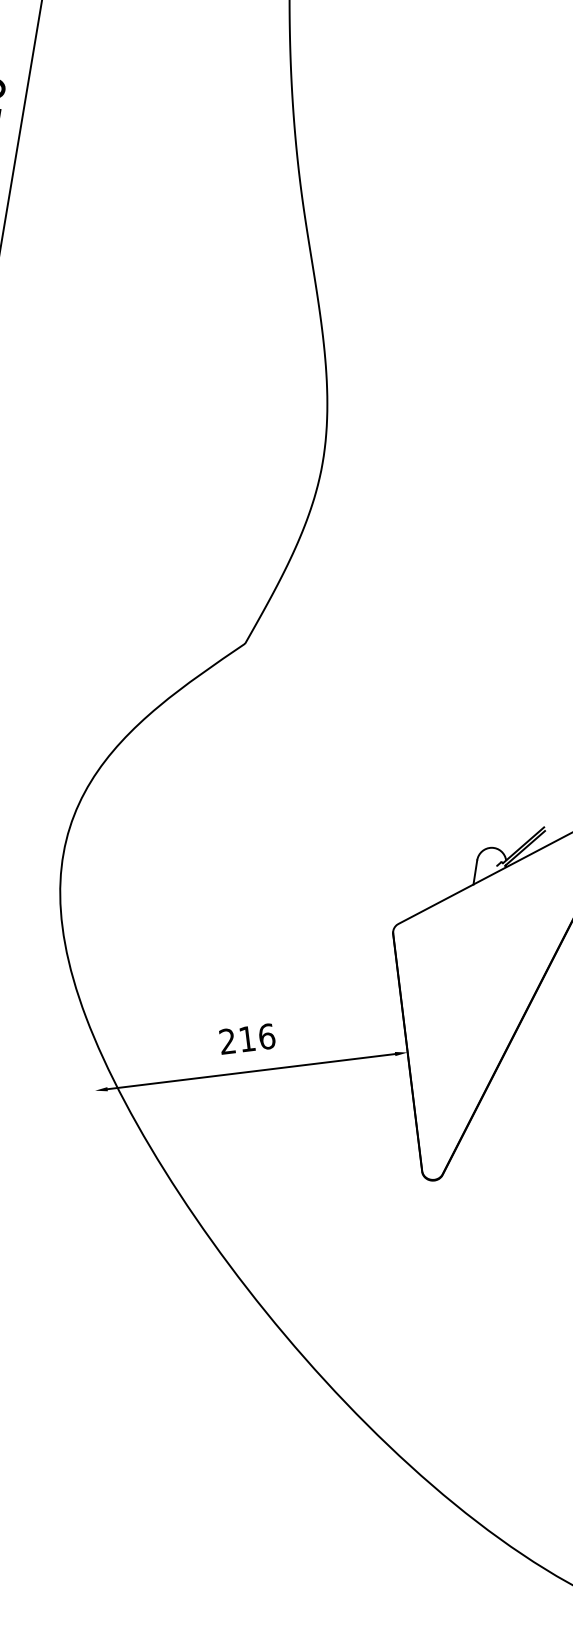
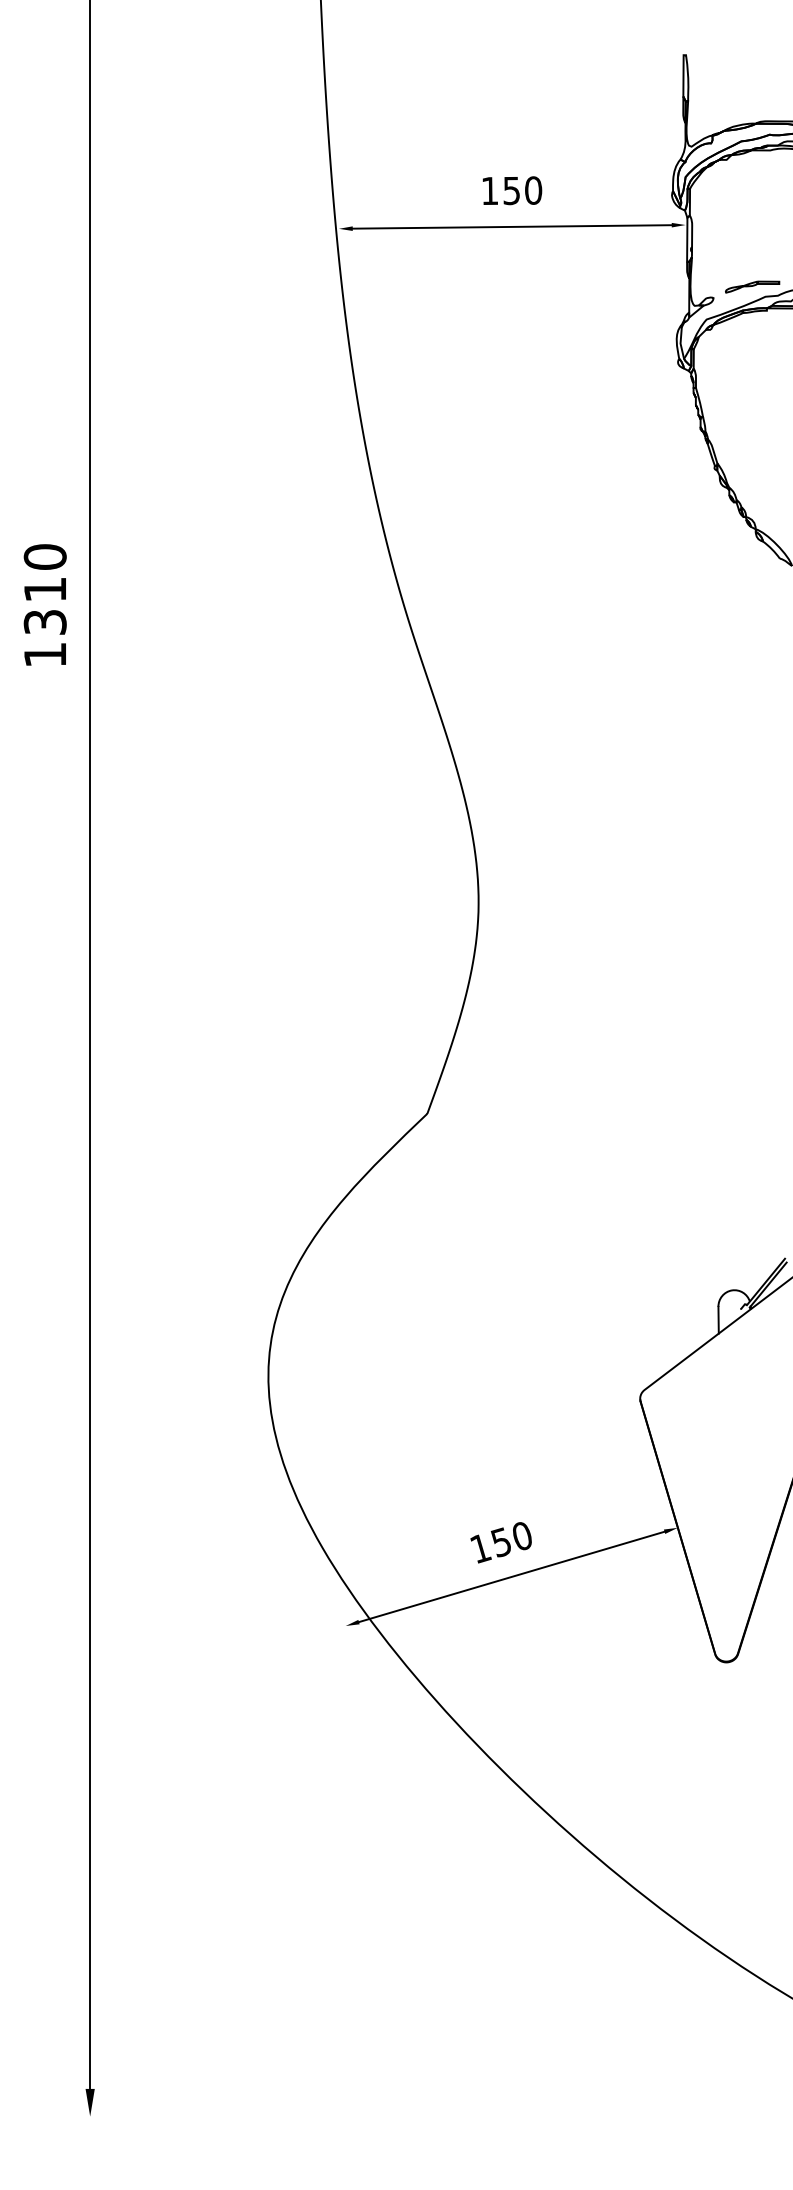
text: (246, 1039) -> (500, 1542), 216 -> 150

